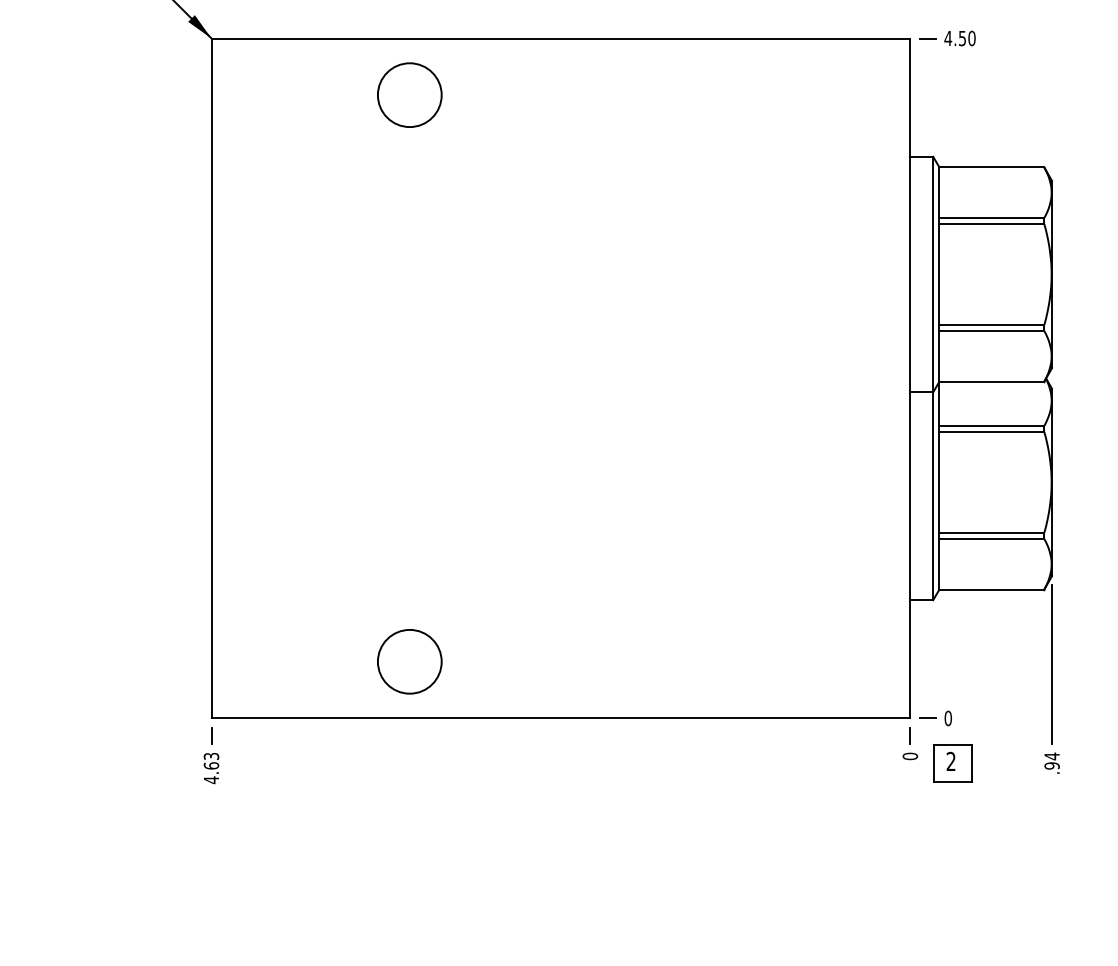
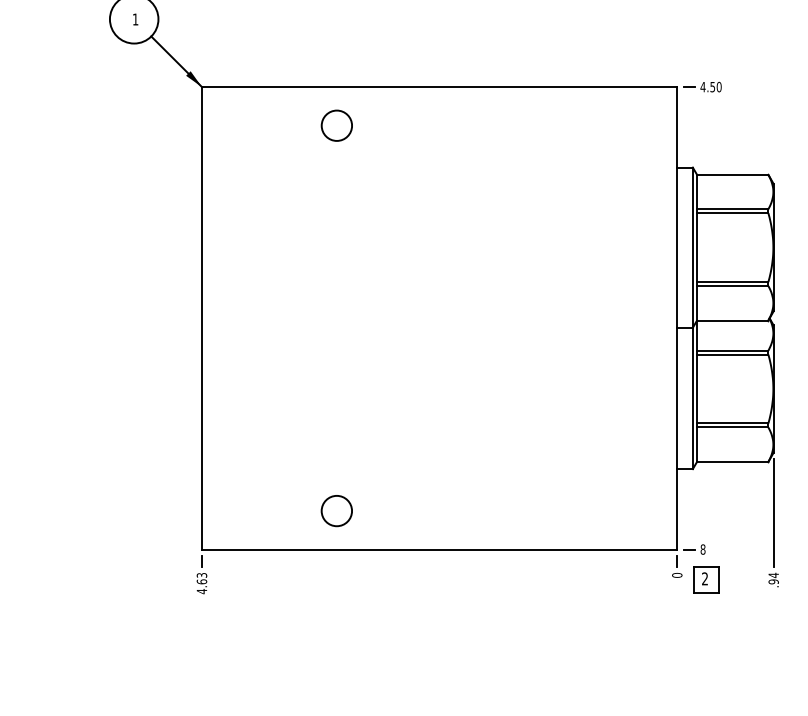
circle: (409, 94) -> (336, 125), size x0.7
circle: (409, 660) -> (336, 510), size x0.7
text: (947, 718) -> (702, 549), 0 -> 8

